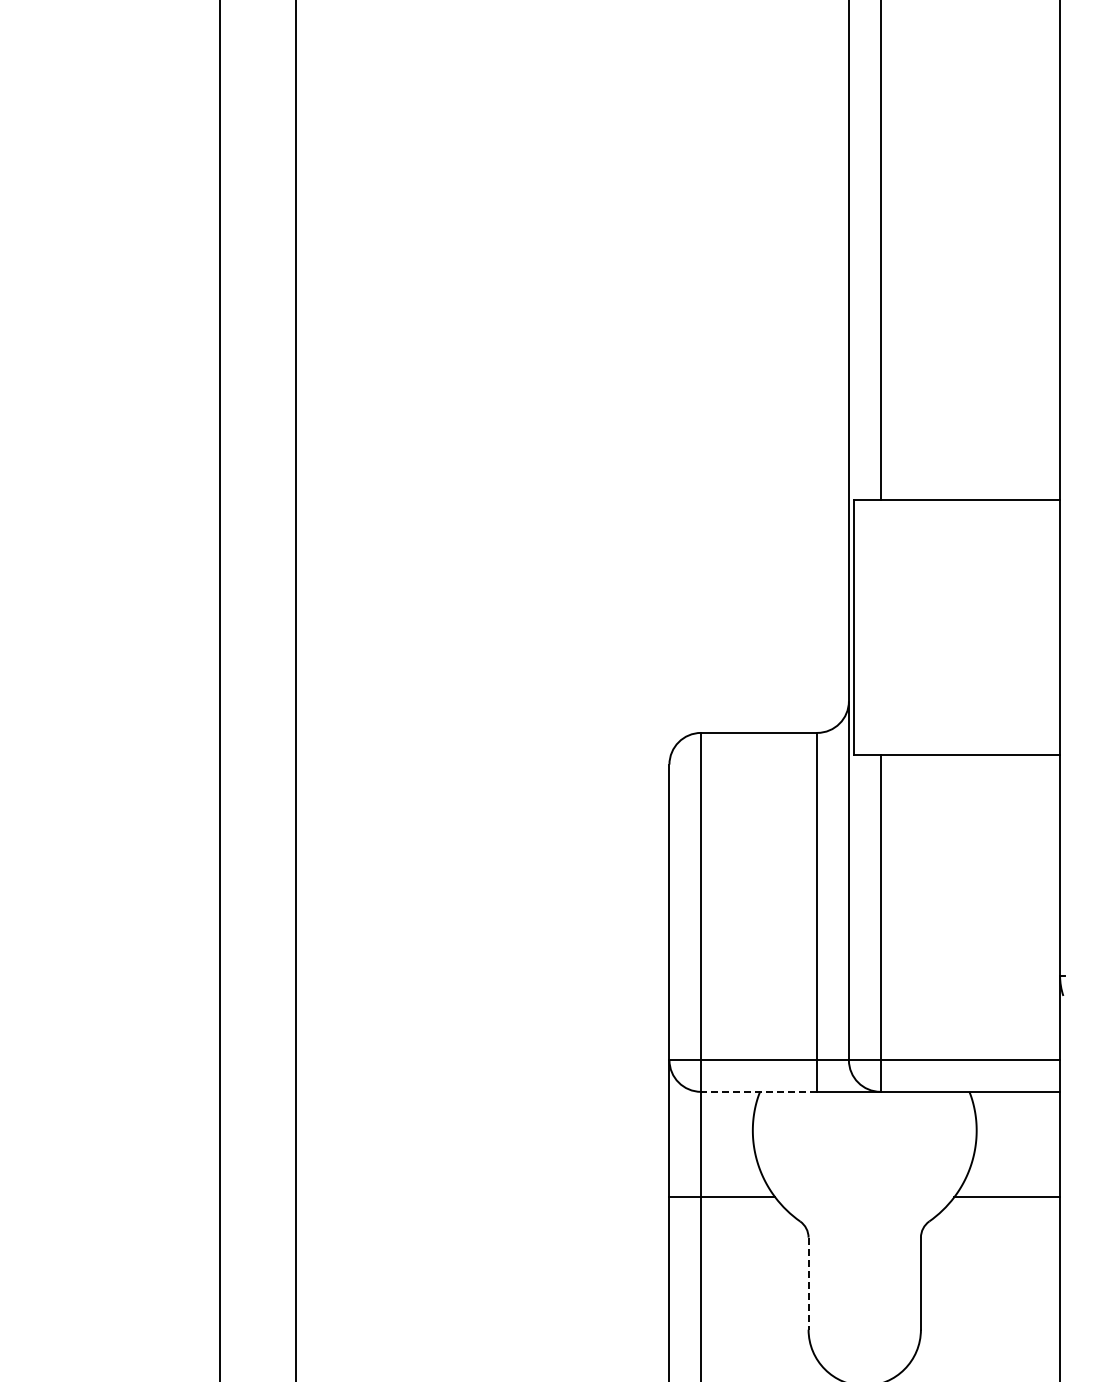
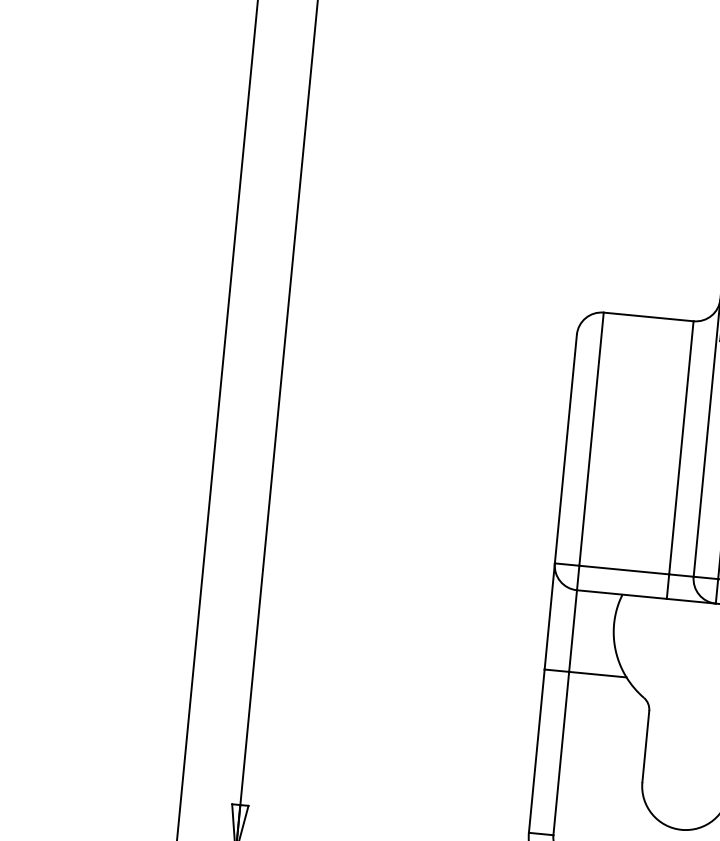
line: (758, 1091) -> (621, 594), dashed -> solid
line: (808, 1284) -> (645, 747), dashed -> solid

